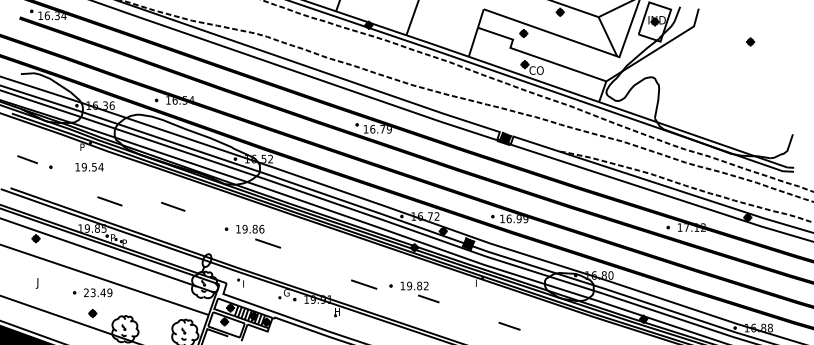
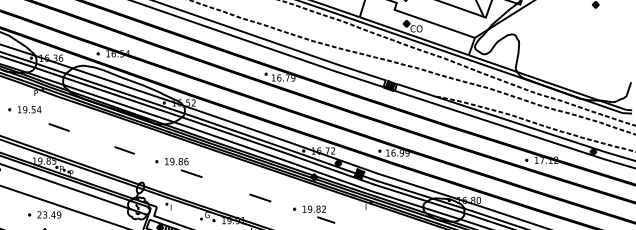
text: (89, 166) -> (29, 109), moved
line: (109, 201) -> (58, 127), moved
line: (173, 206) -> (124, 150), moved
line: (364, 284) -> (260, 197), moved

